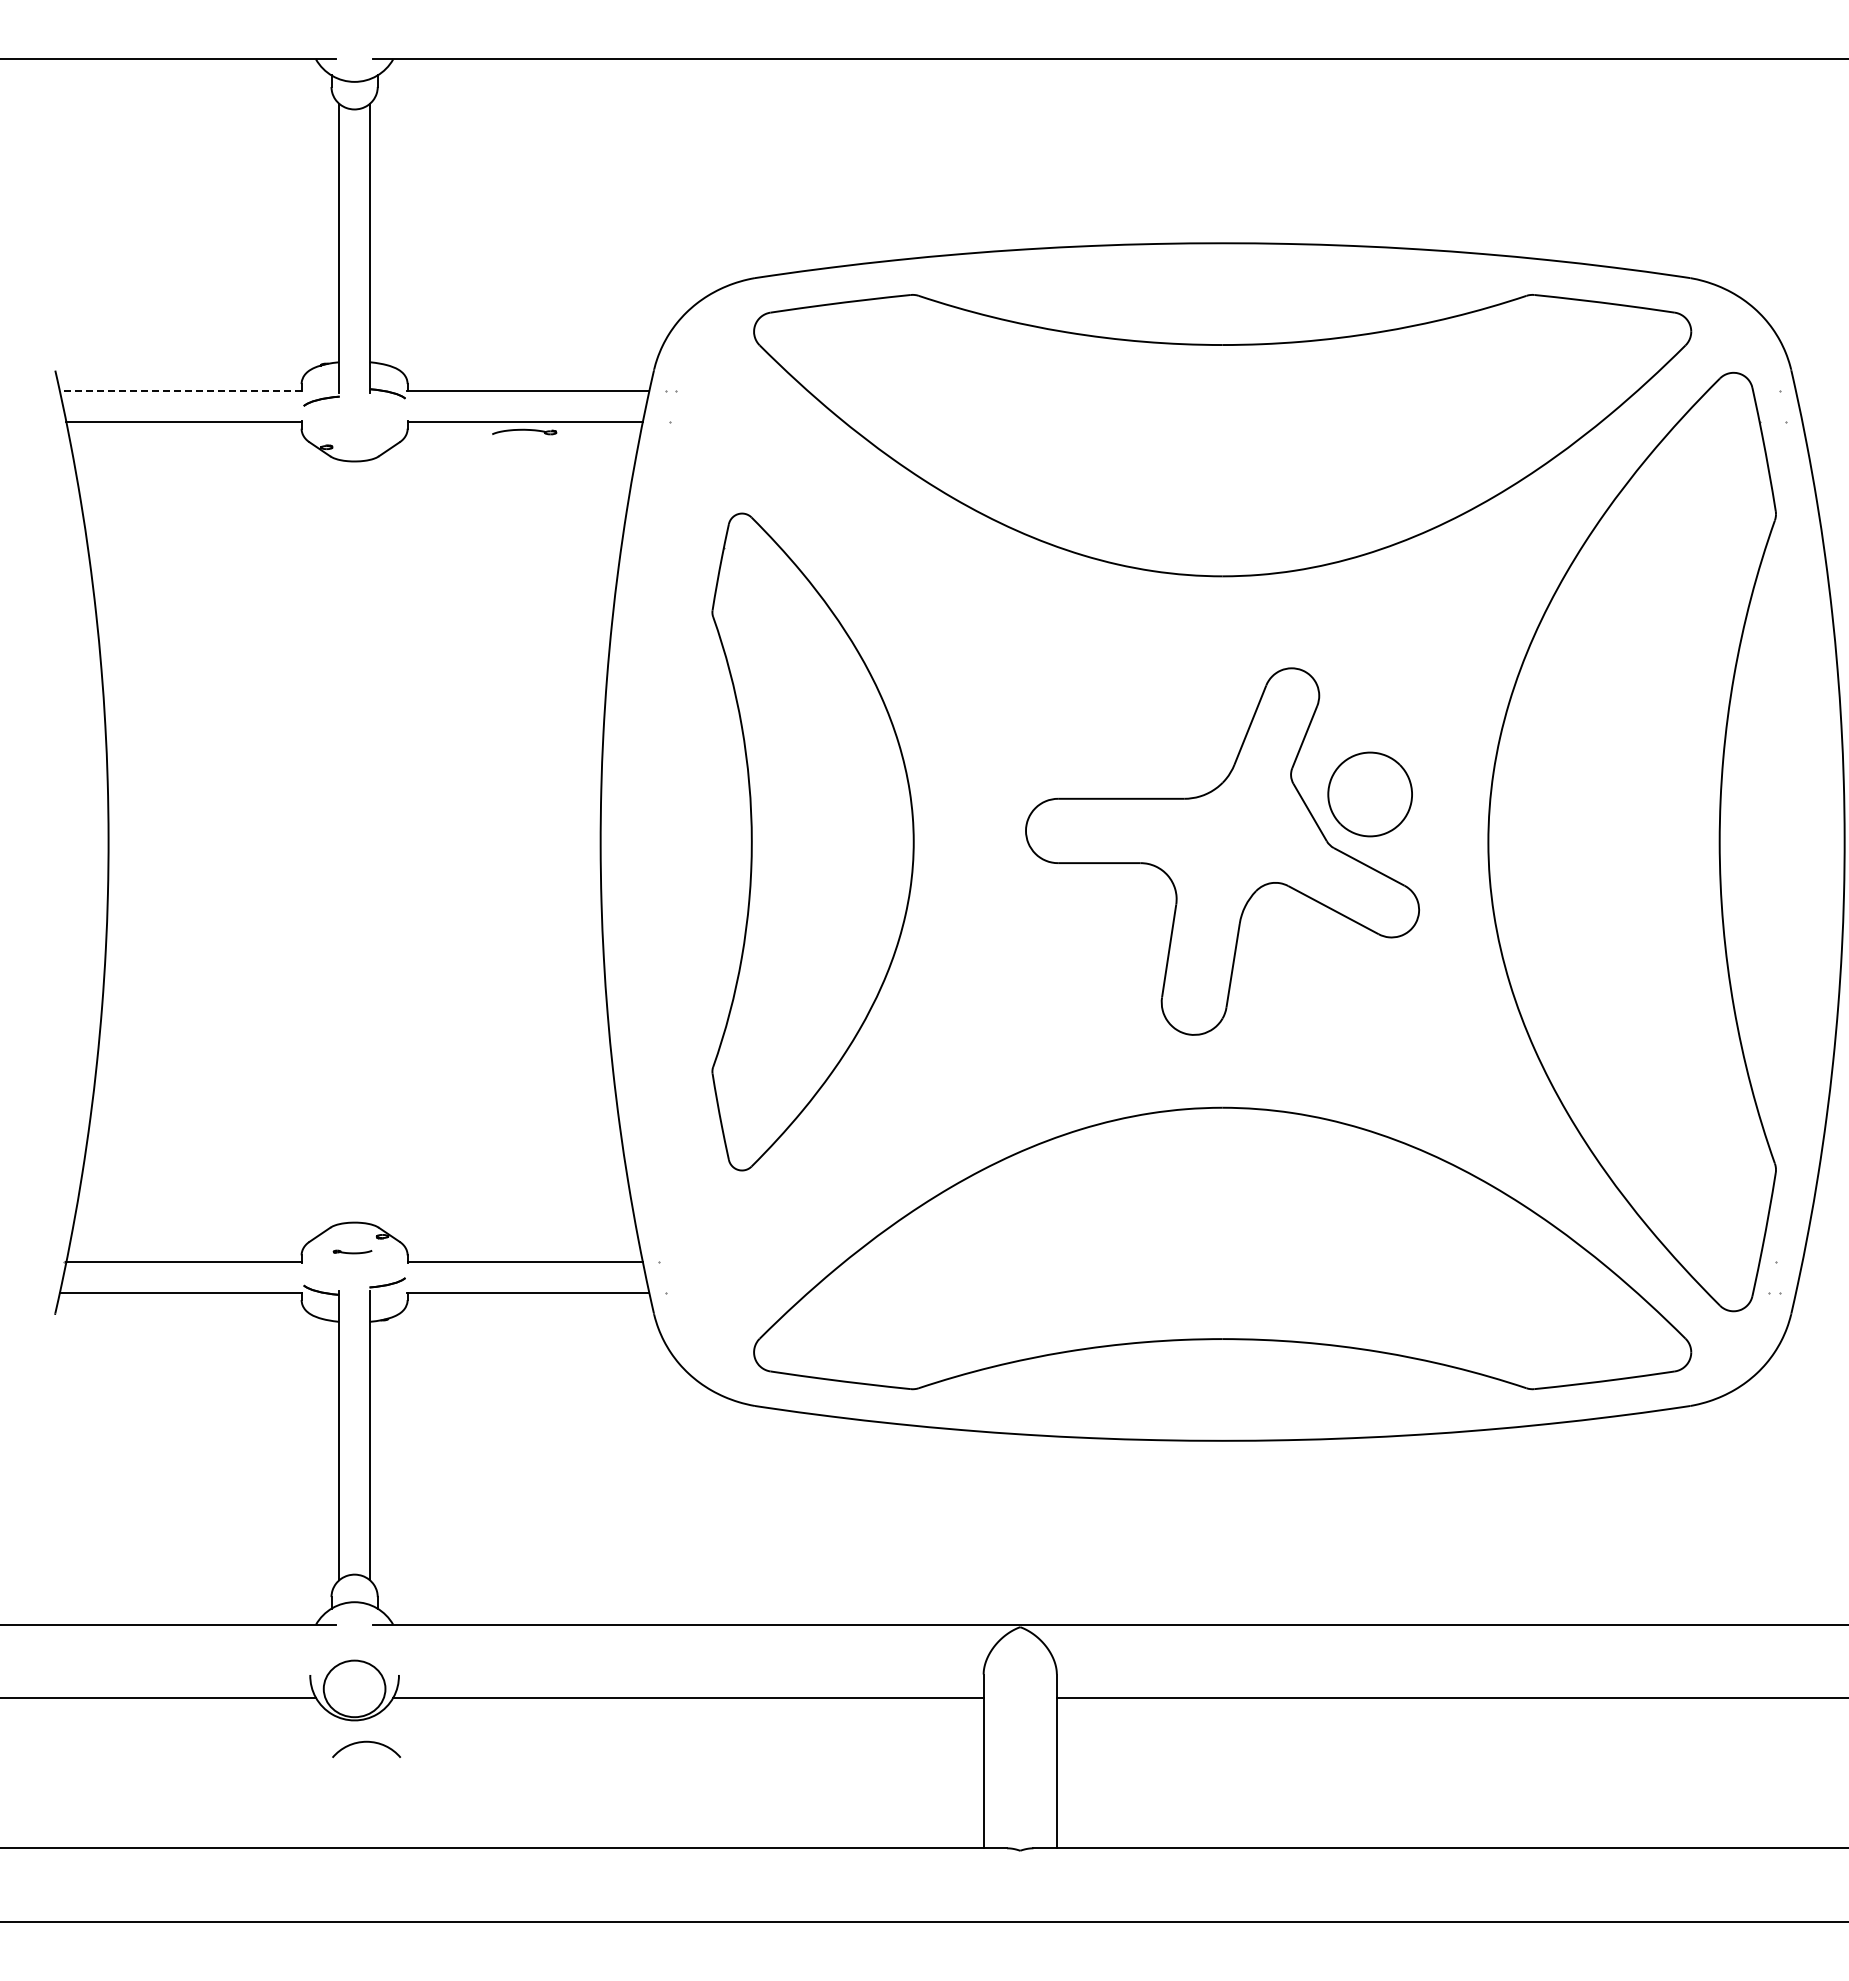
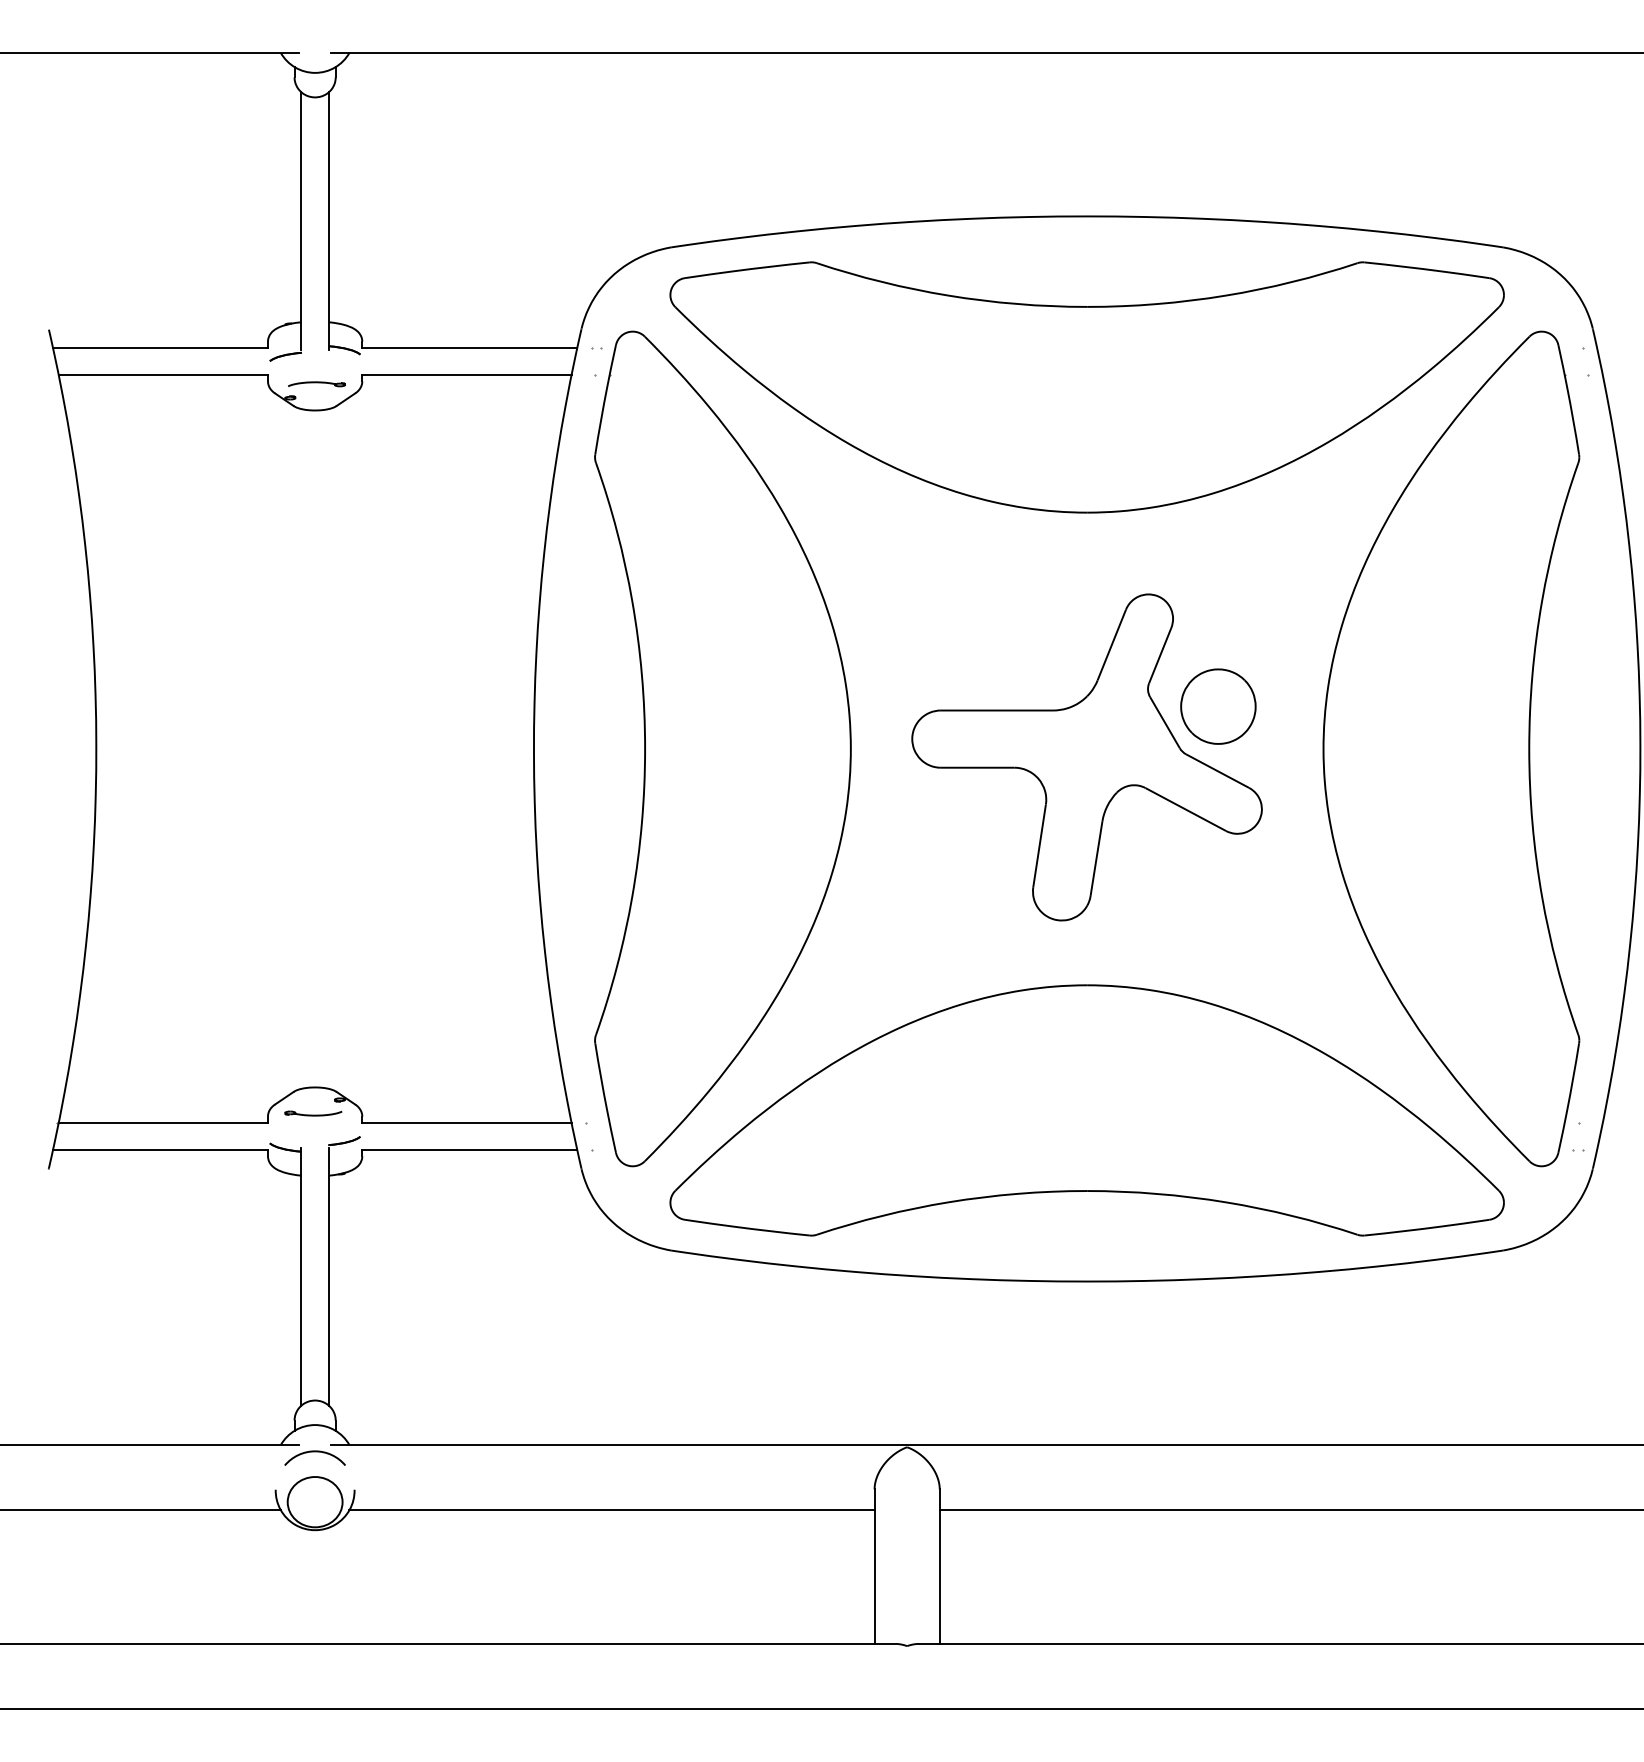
line: (180, 390) -> (160, 347), dashed -> solid
part: (524, 431) -> (316, 383), moved
part: (812, 841) -> (722, 748), size x1.43
part: (352, 1251) -> (313, 1113), size x1.67
arc: (366, 1742) -> (315, 1451), moved

